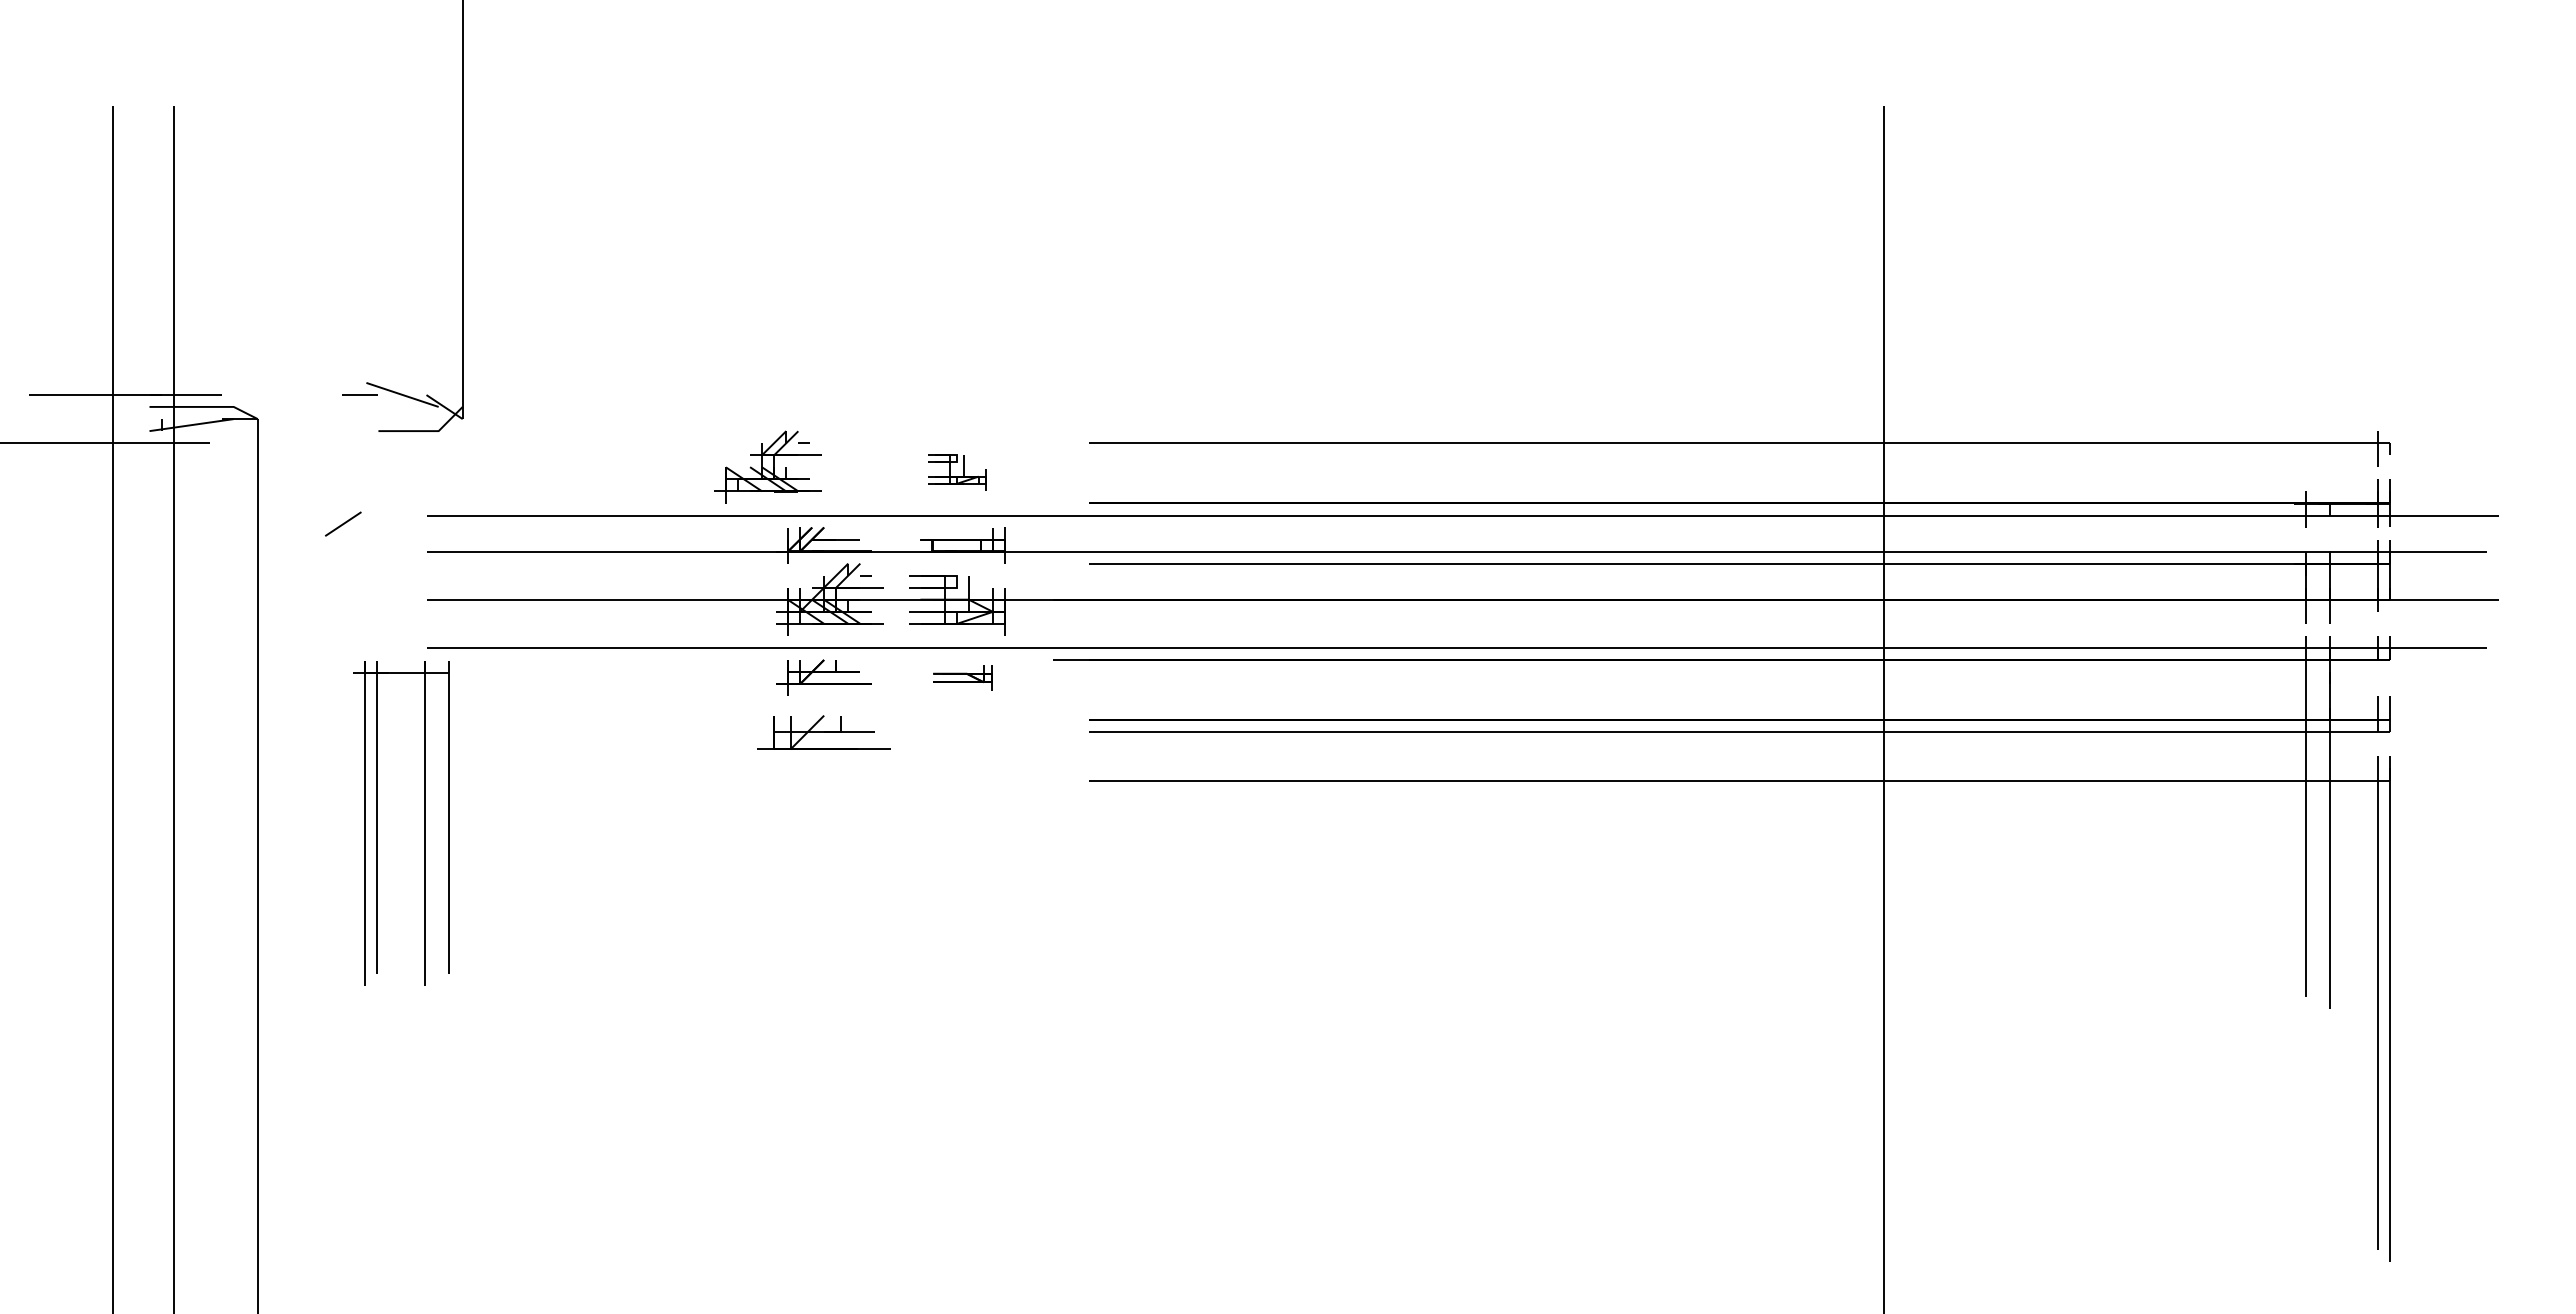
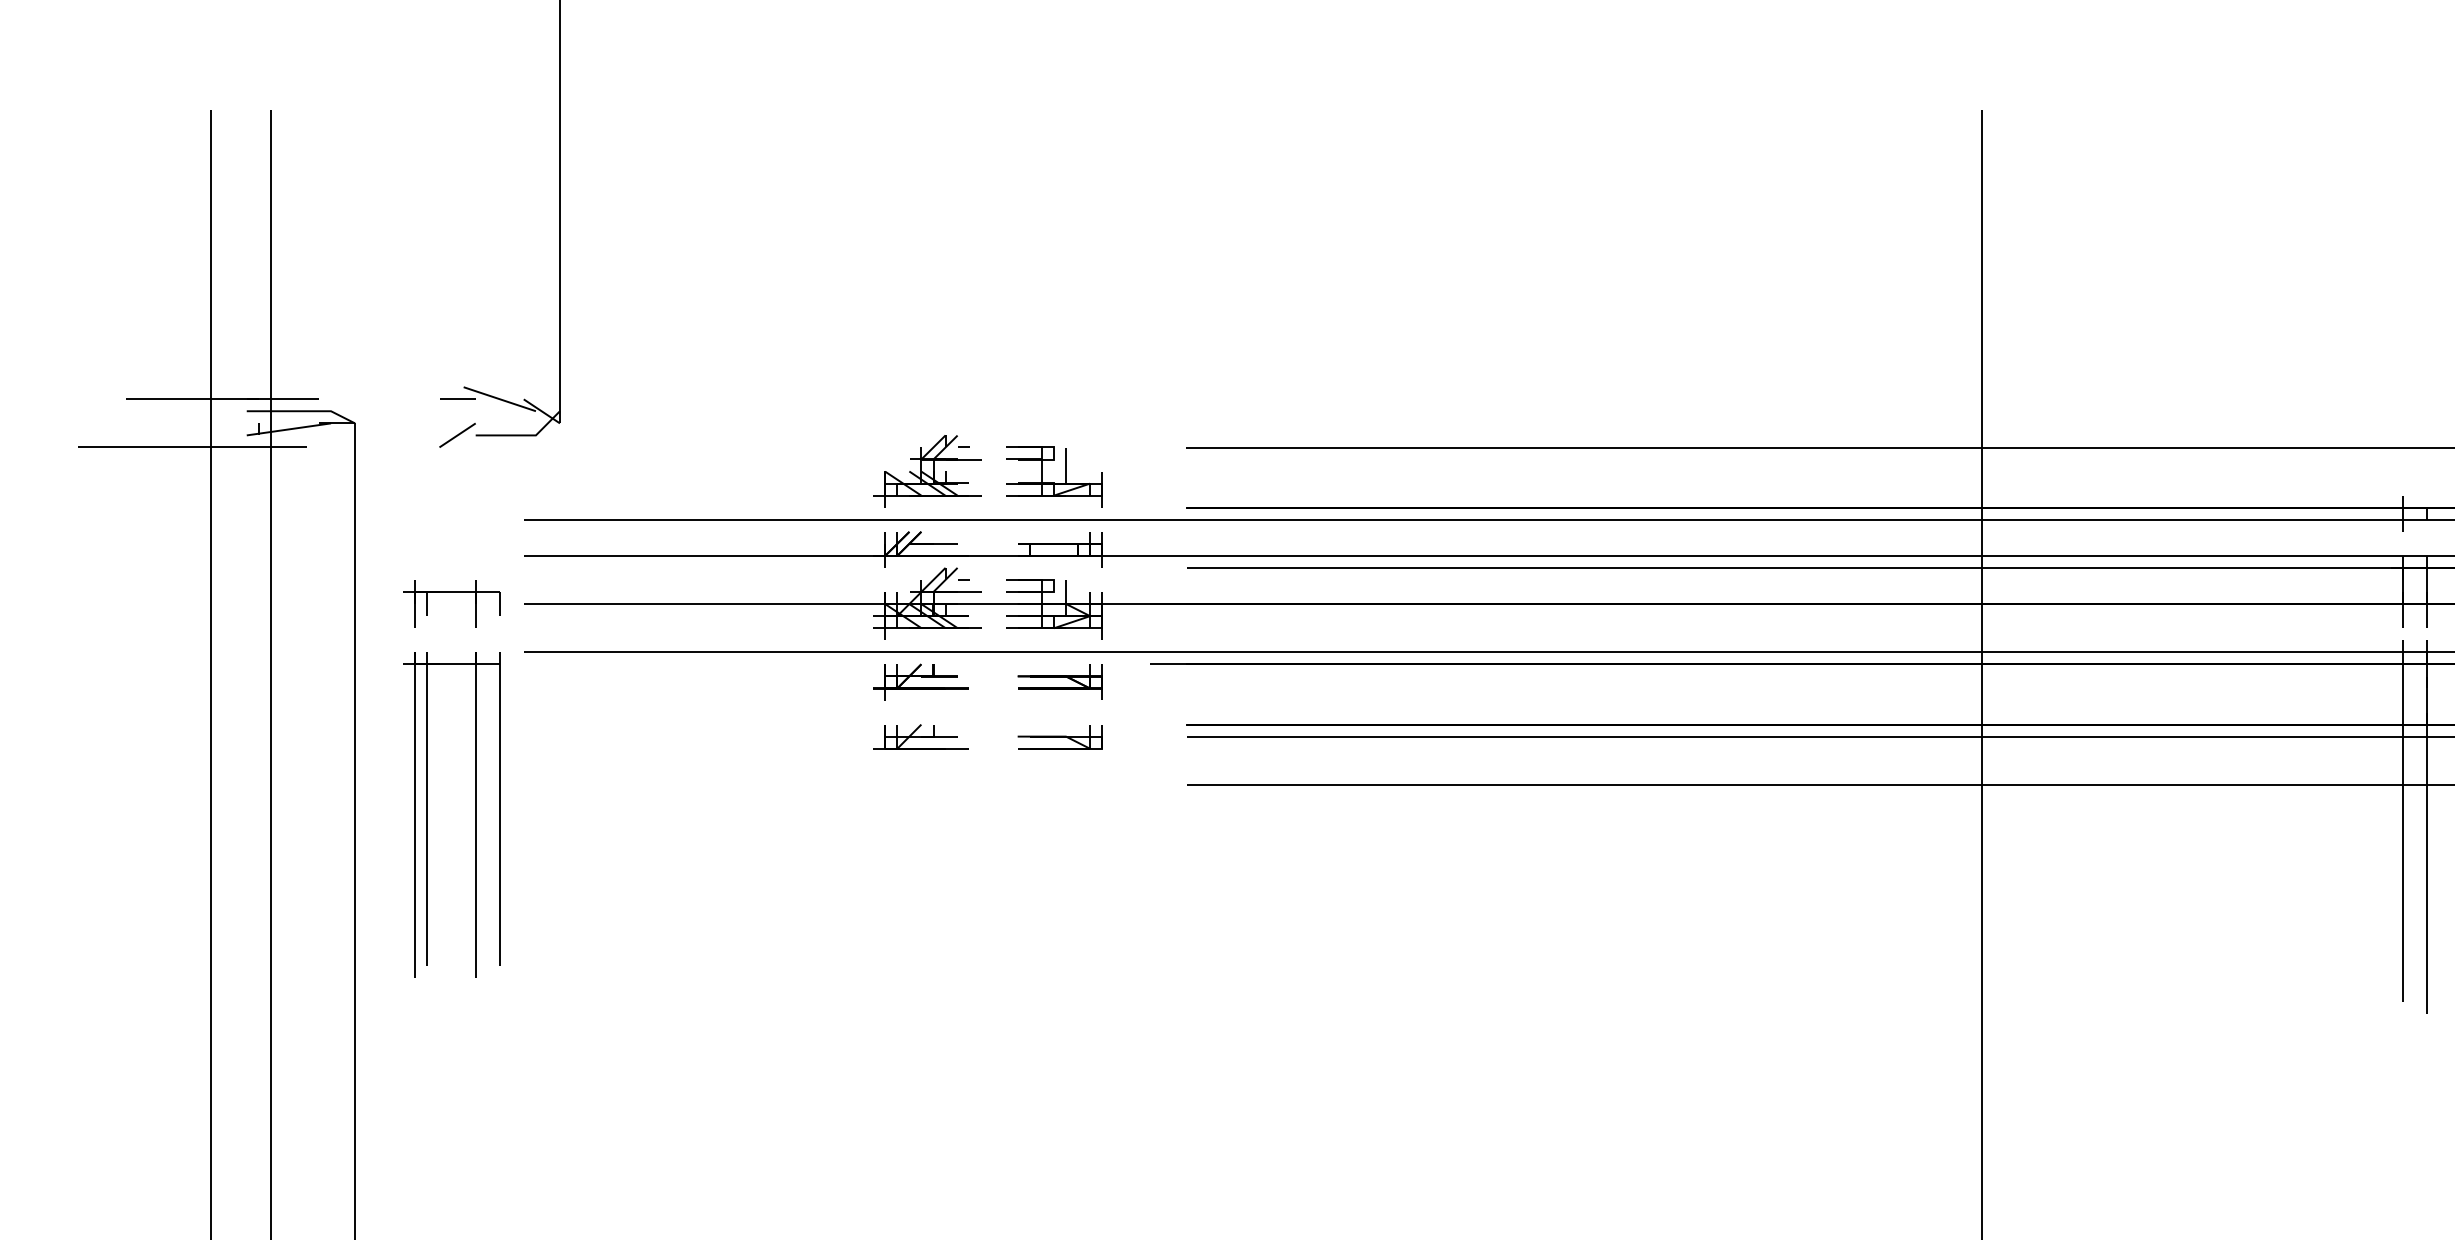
part: (767, 466) -> (926, 470), moved
part: (957, 472) -> (1054, 476), size x1.67
line: (343, 523) -> (457, 434), moved
part: (354, 588) -> (451, 592), added
part: (962, 677) -> (1059, 681), size x1.43
part: (823, 731) -> (920, 735), size x0.71
part: (962, 732) -> (1059, 736), added
part: (424, 823) -> (474, 814), moved

